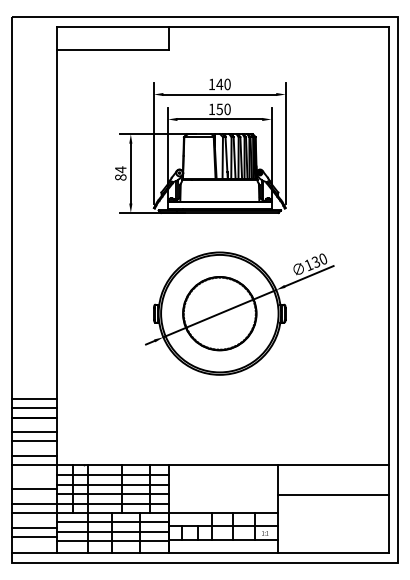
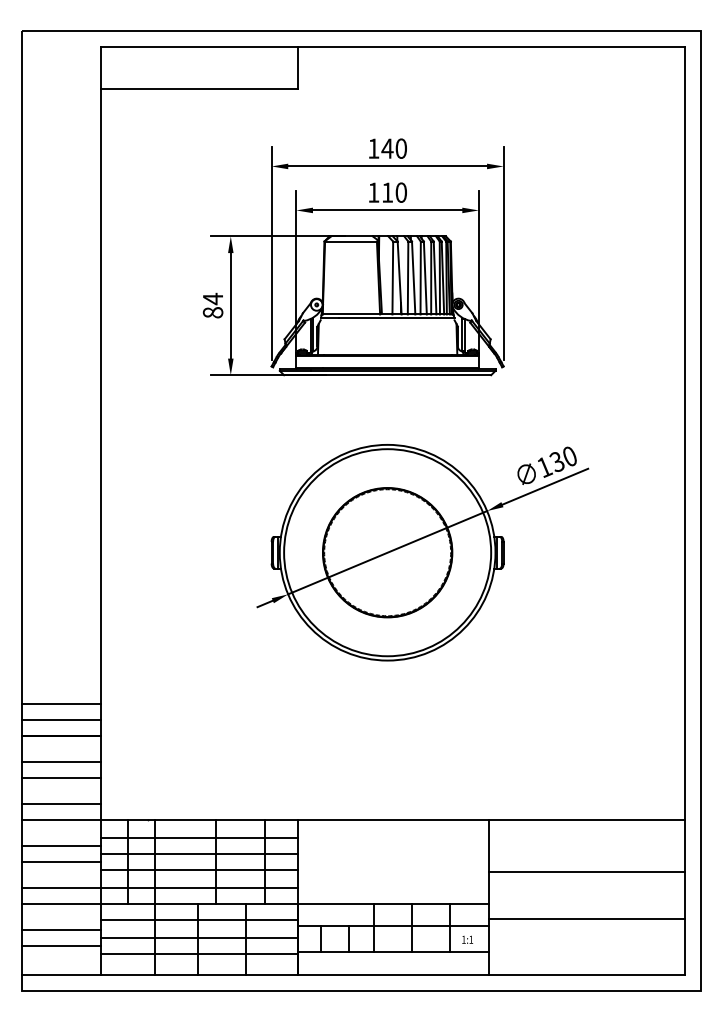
text: (219, 109) -> (387, 192), 150 -> 110
line: (34, 479) -> (60, 845), added
line: (332, 521) -> (586, 919), added

